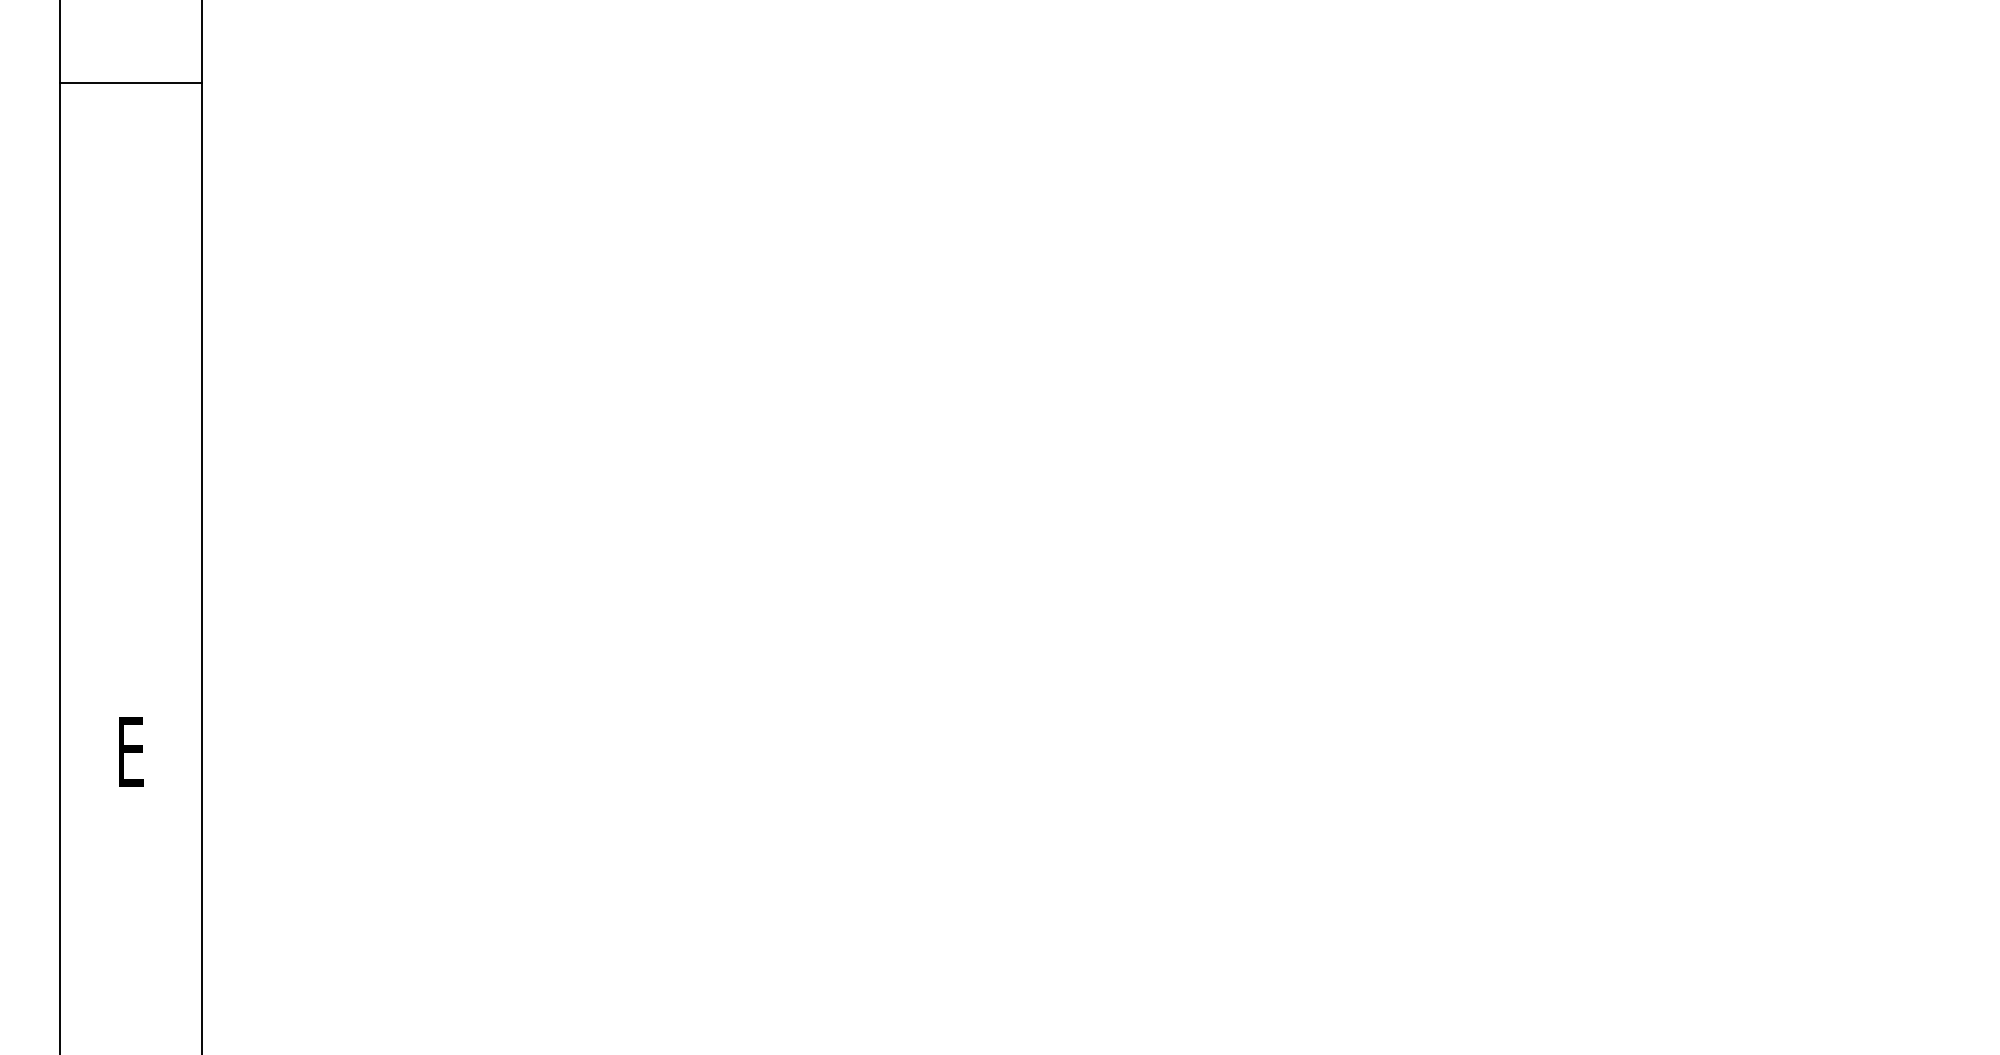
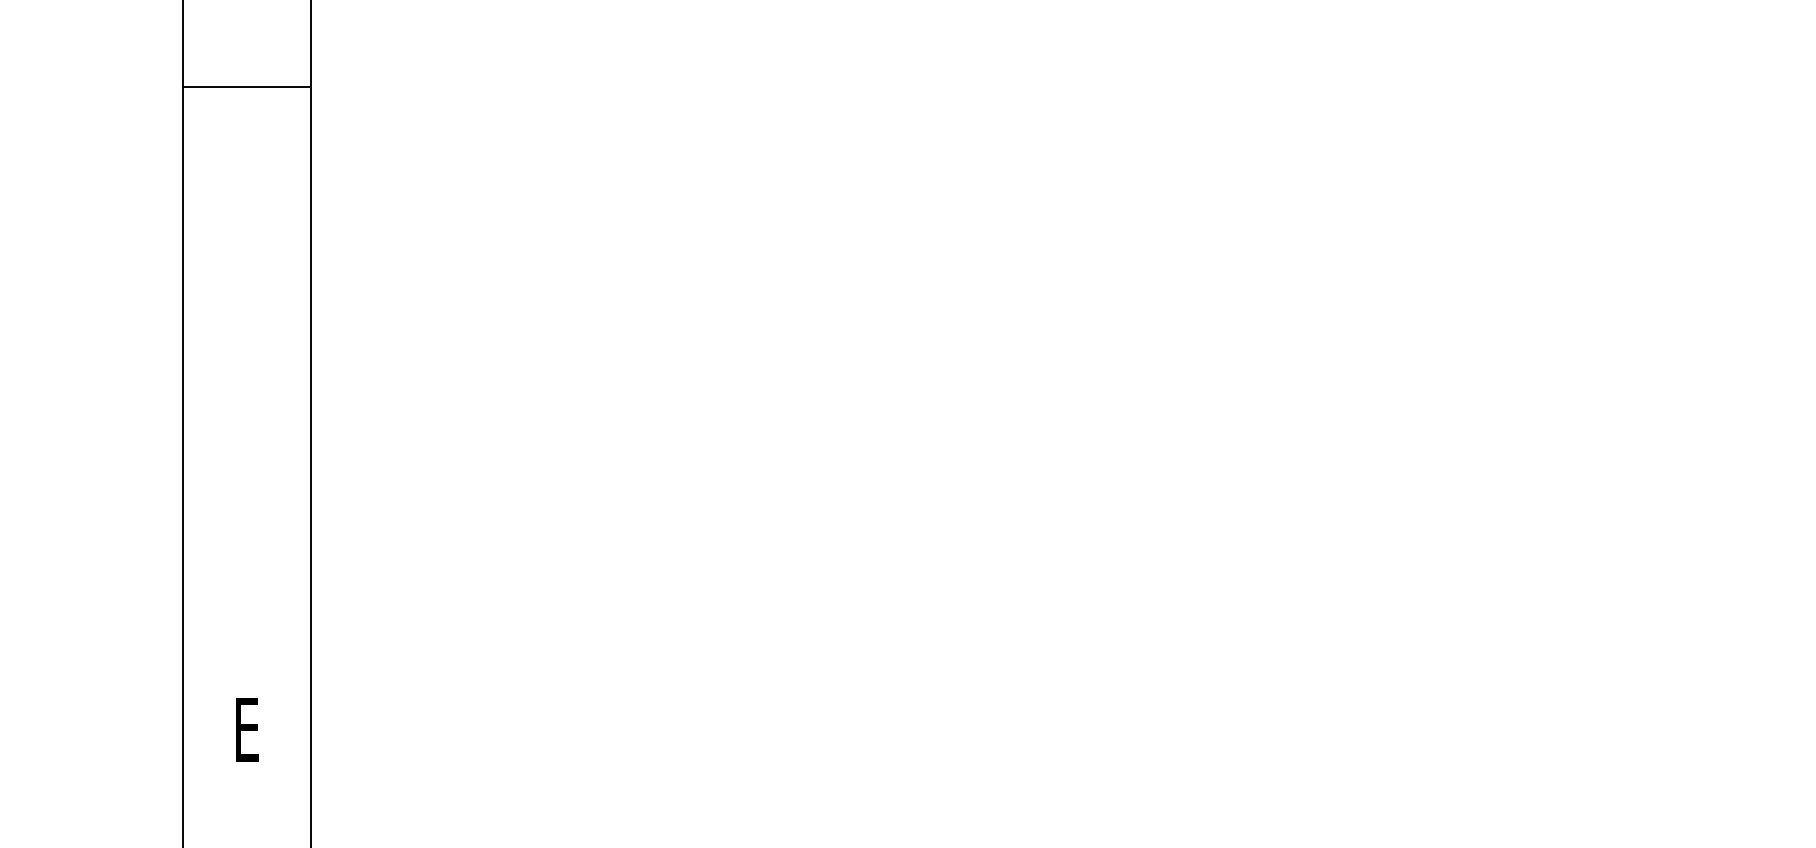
line: (130, 83) -> (246, 87), moved

